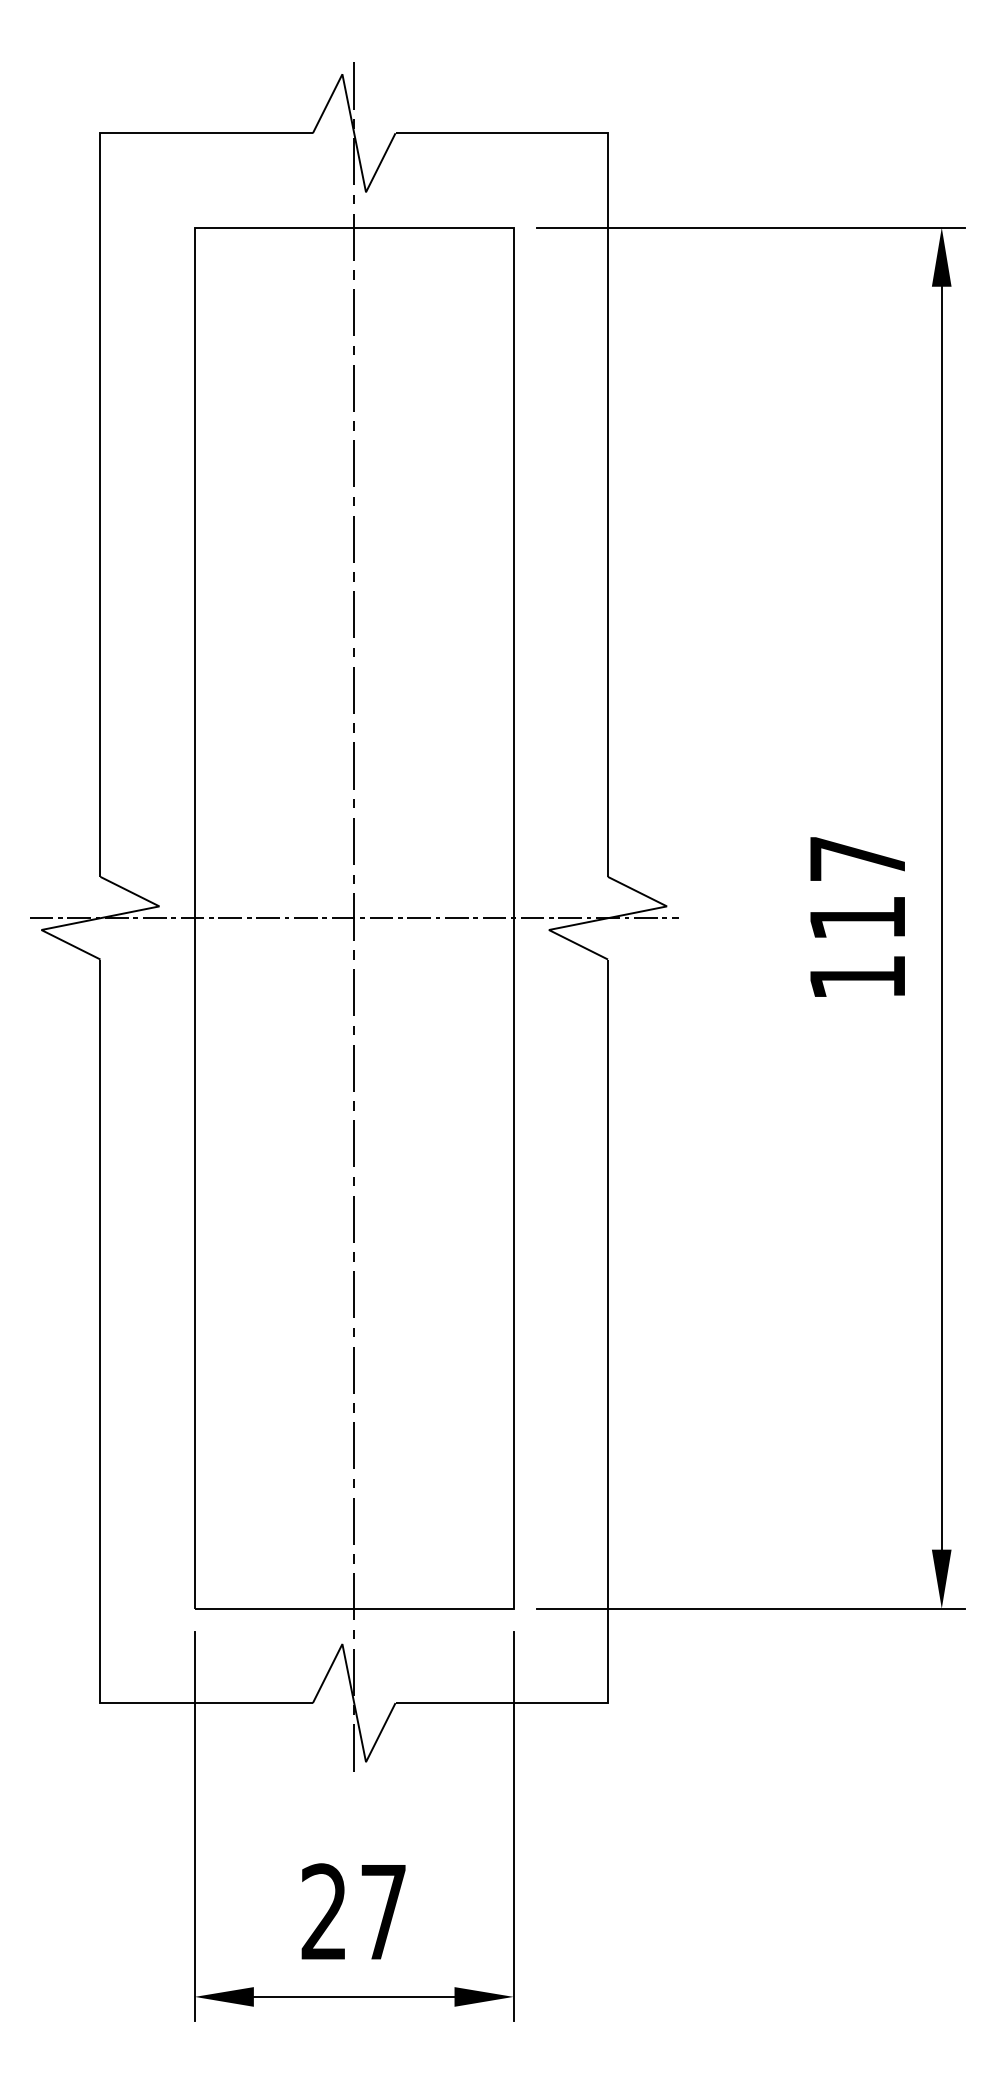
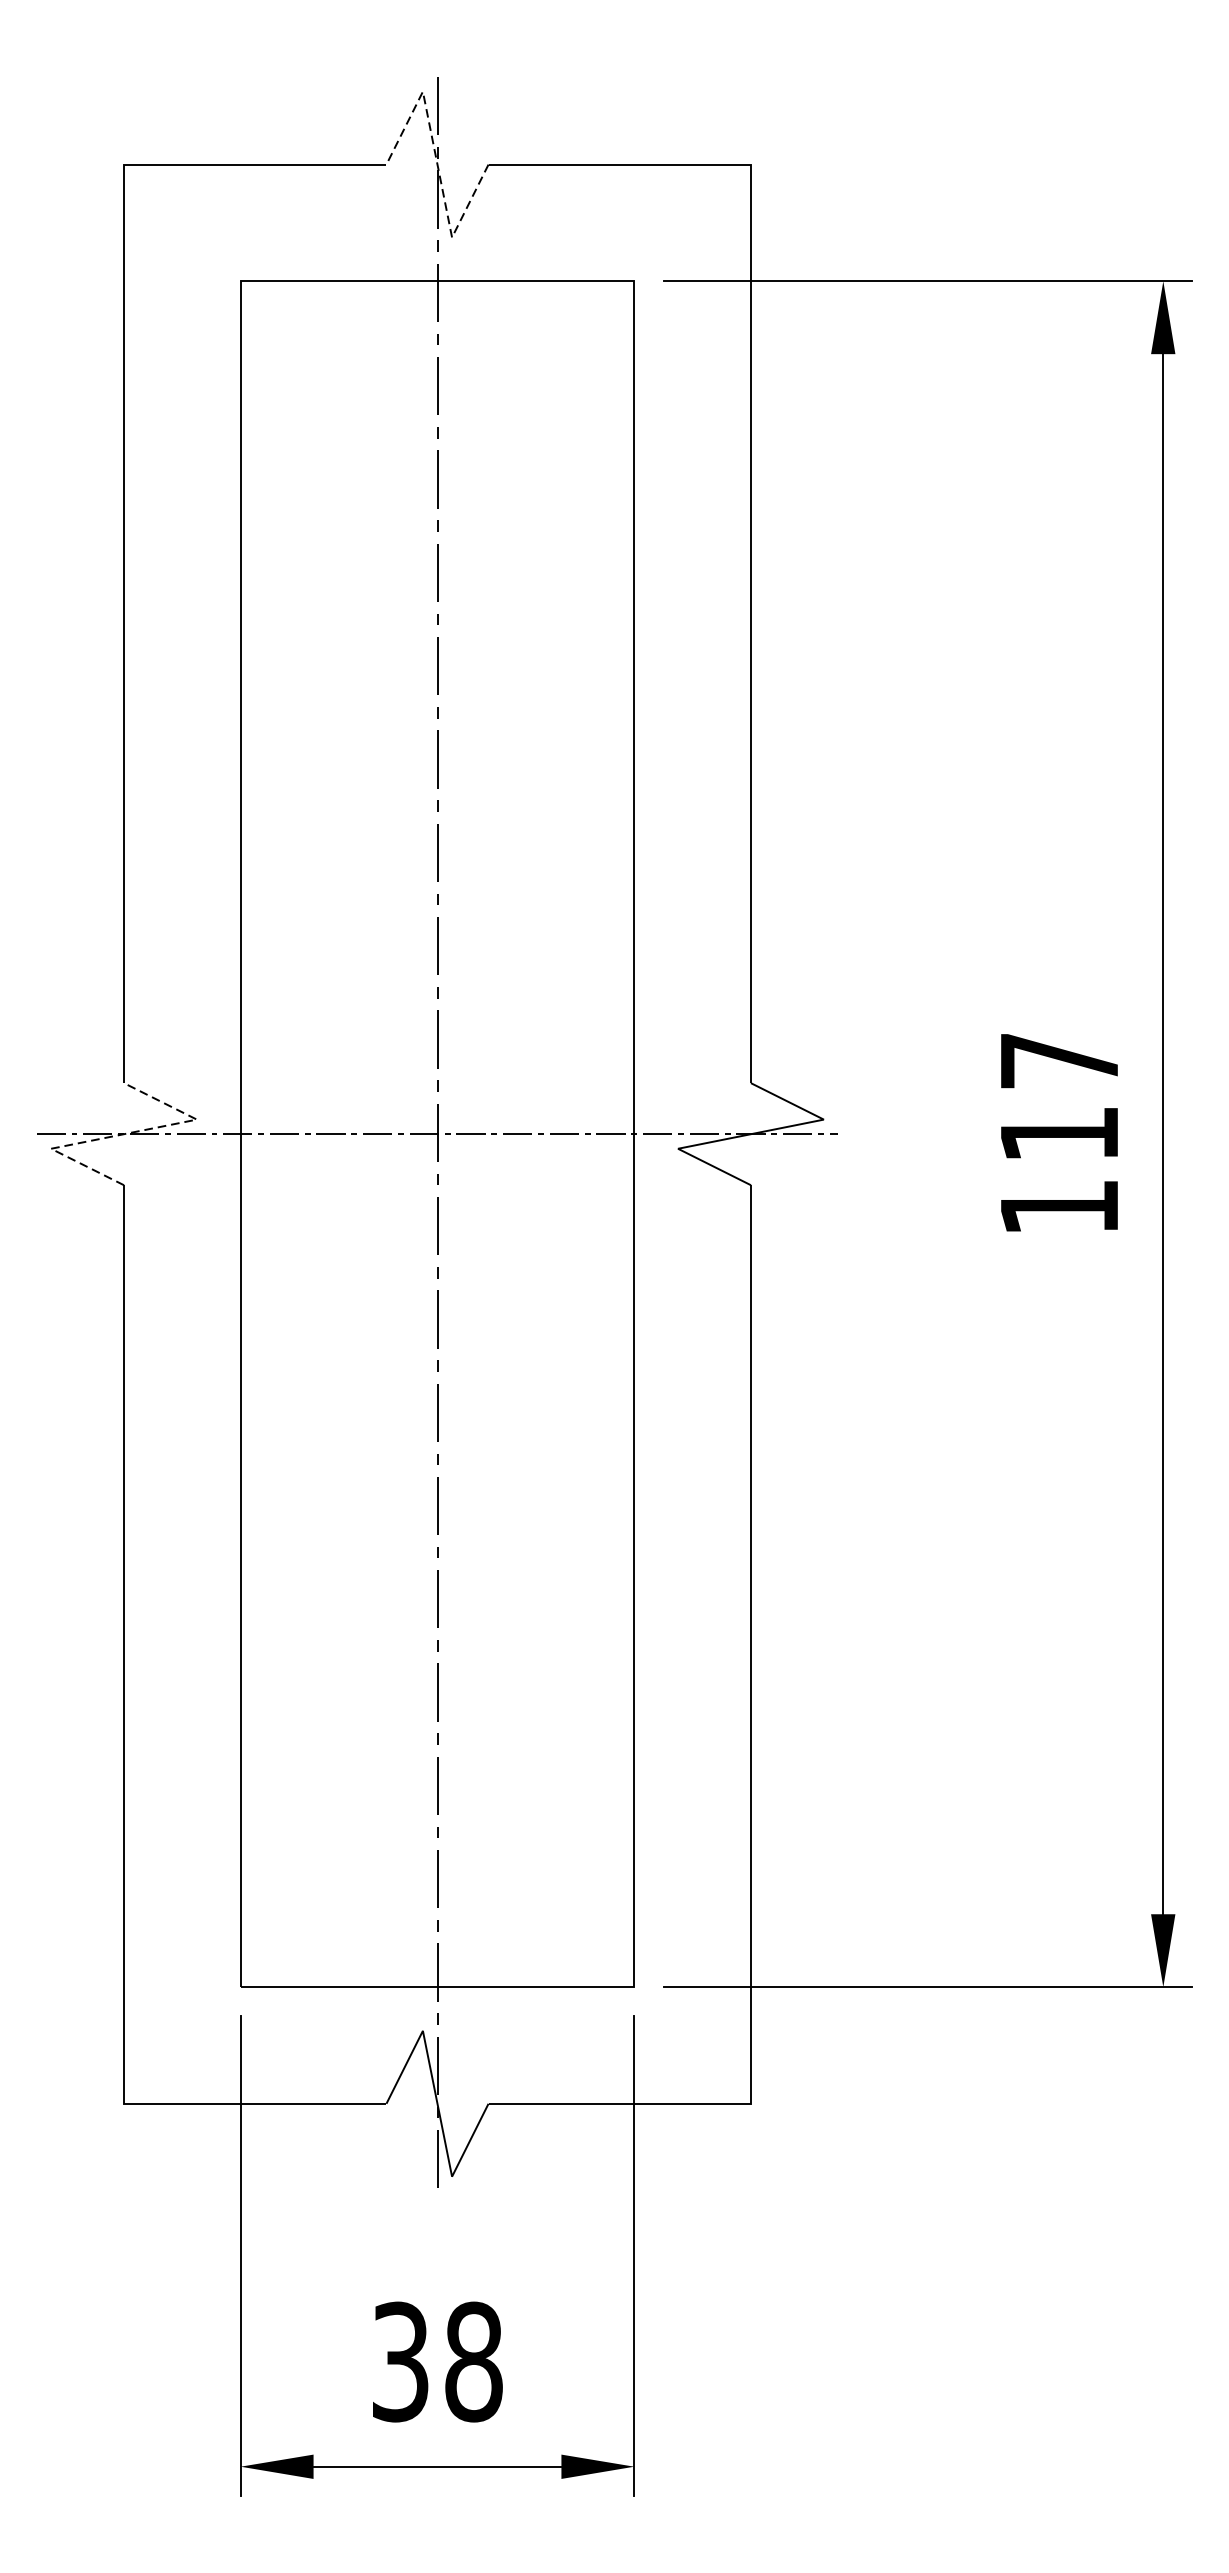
line: (354, 132) -> (437, 163), solid -> dashed
line: (100, 918) -> (124, 1134), solid -> dashed
text: (354, 1912) -> (437, 2362), 27 -> 38

